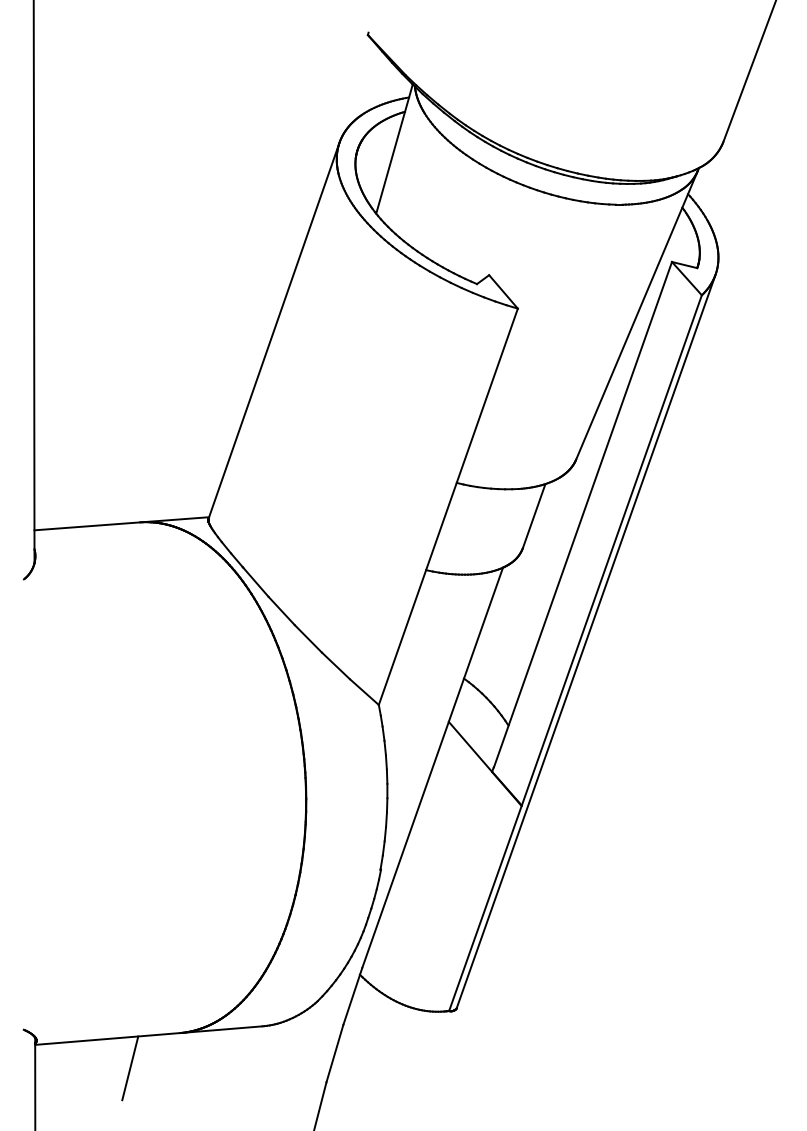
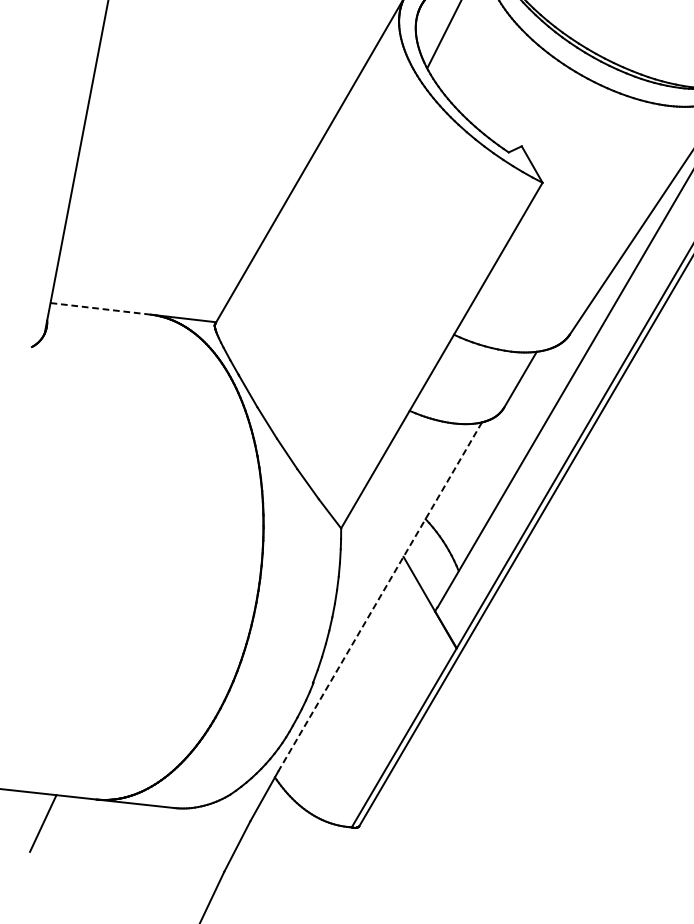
line: (86, 526) -> (99, 308), solid -> dashed
line: (432, 768) -> (379, 597), solid -> dashed

